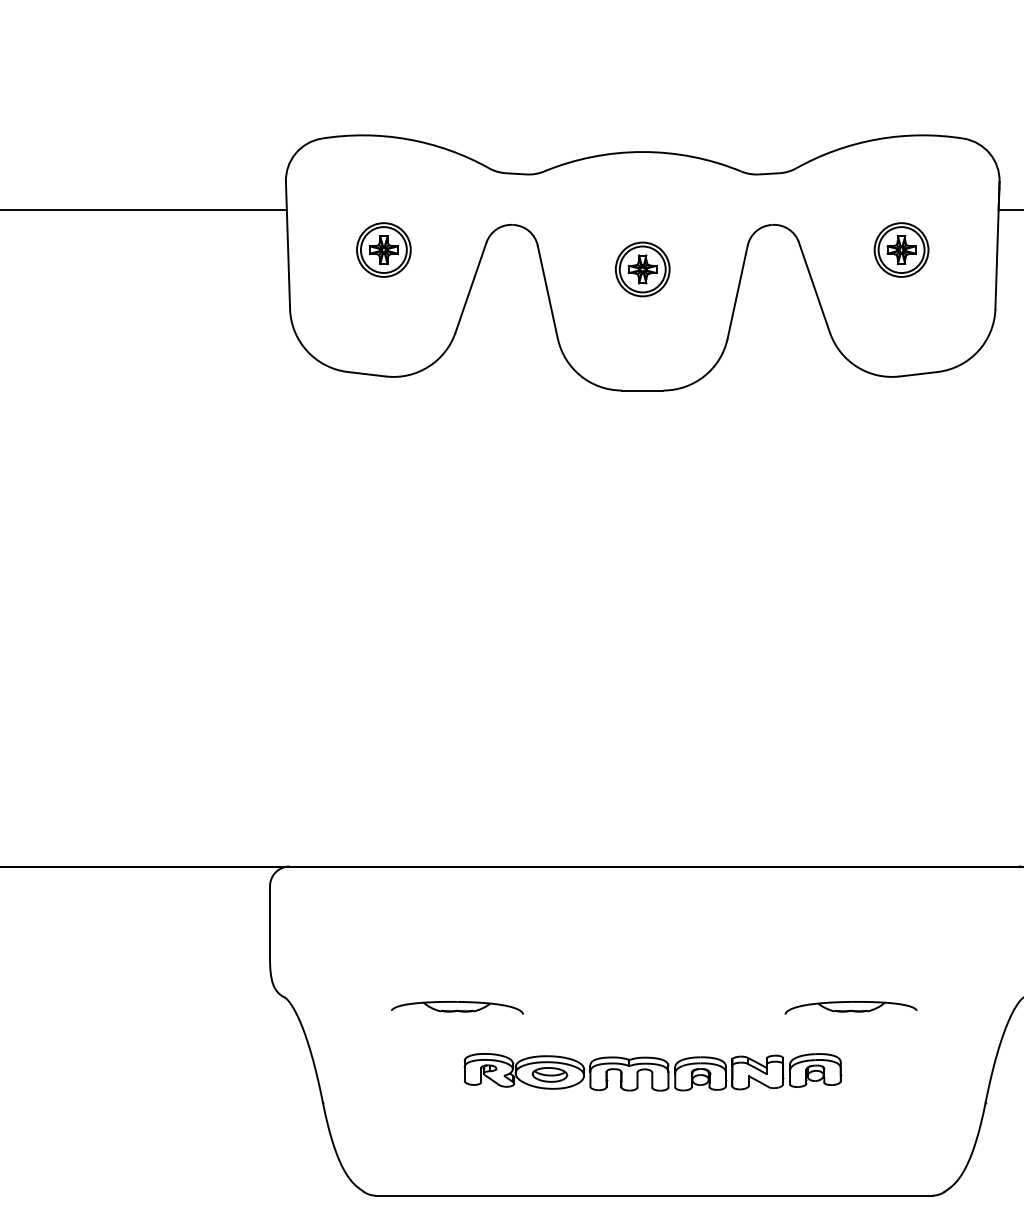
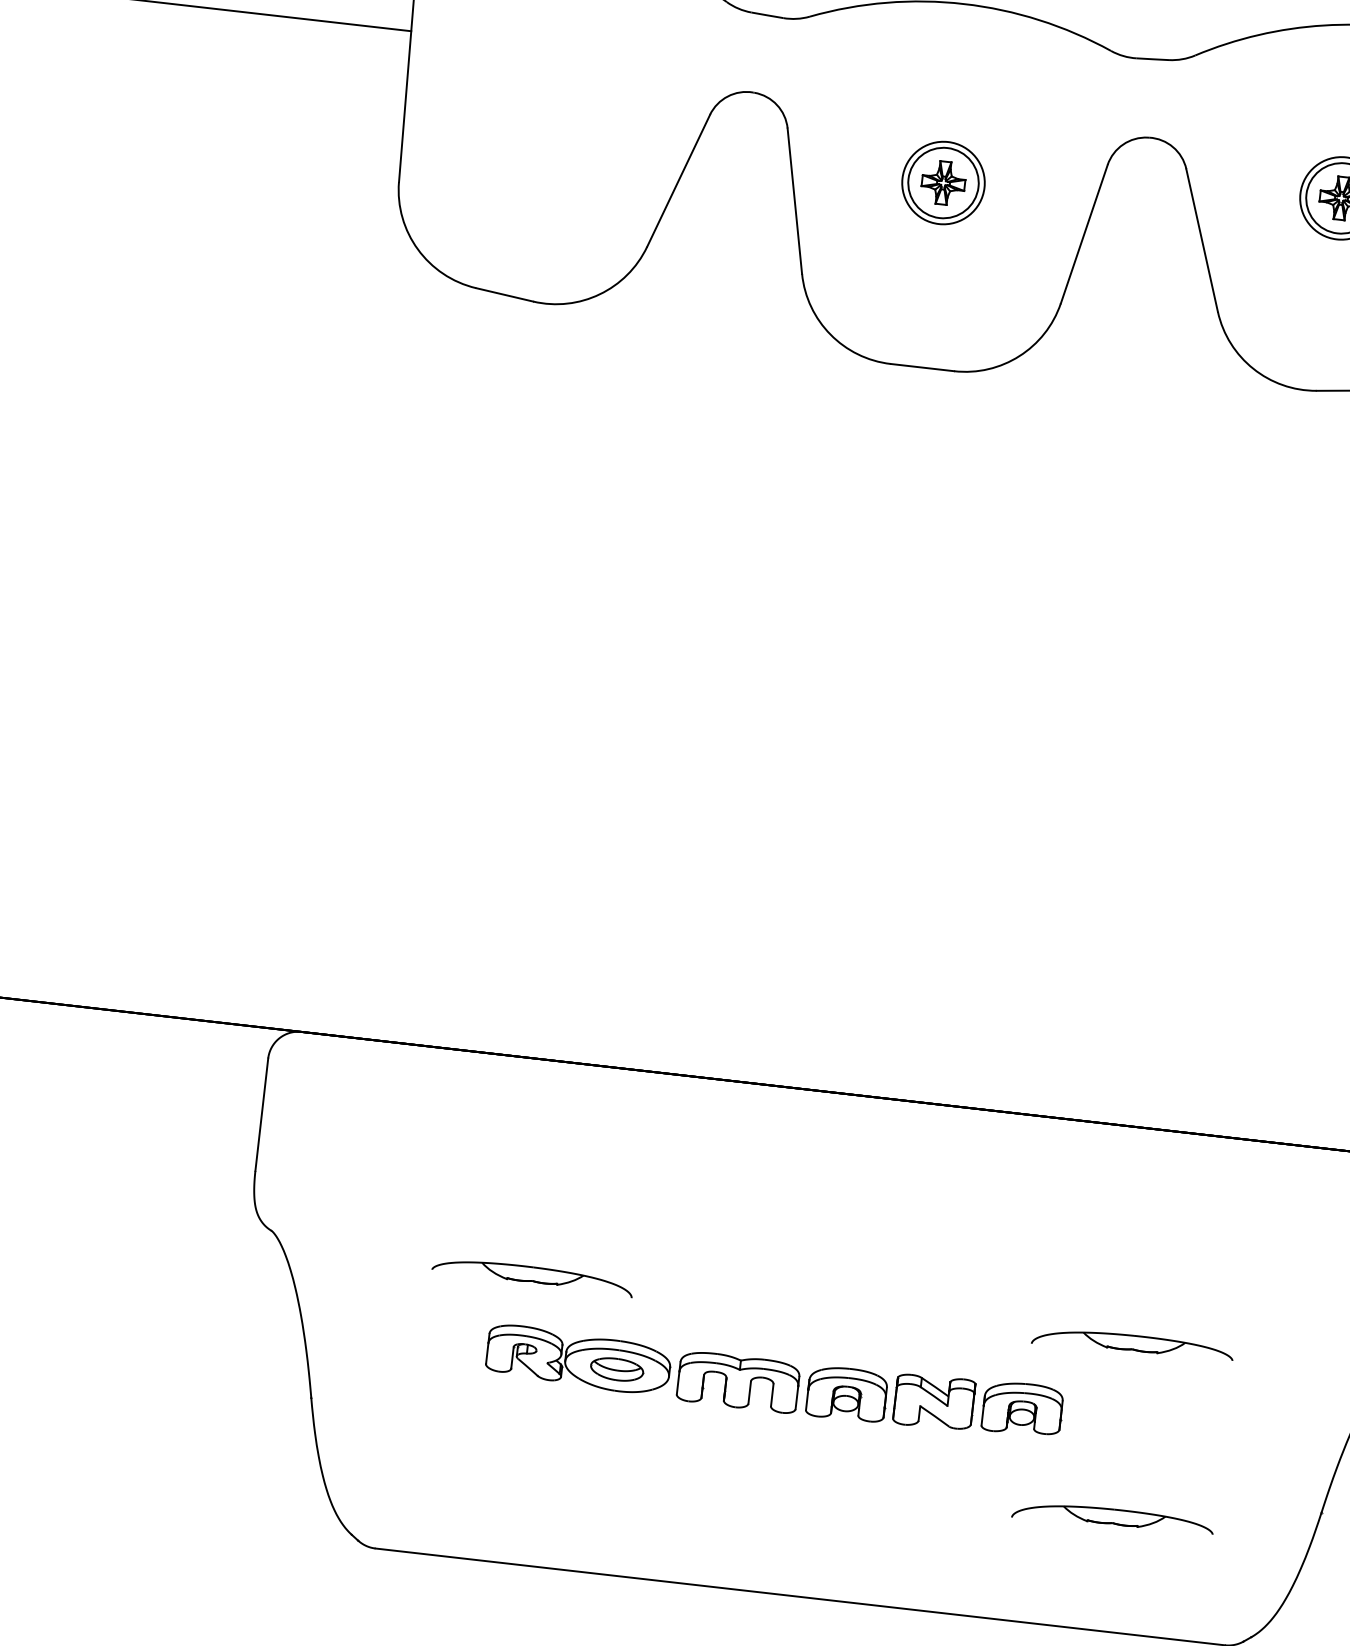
part: (383, 249) -> (551, 107), removed
part: (652, 1072) -> (773, 1383), moved
part: (850, 1121) -> (1112, 1517), added

